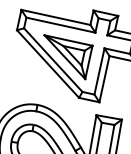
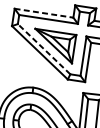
line: (56, 17) -> (44, 13), solid -> dashed
line: (52, 59) -> (43, 48), solid -> dashed

